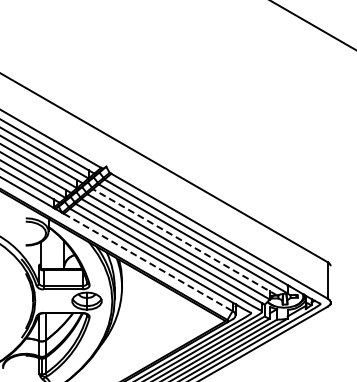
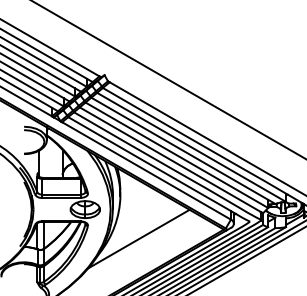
line: (186, 243) -> (184, 151), dashed -> solid
line: (148, 262) -> (146, 170), dashed -> solid
line: (140, 330) -> (138, 238), added

